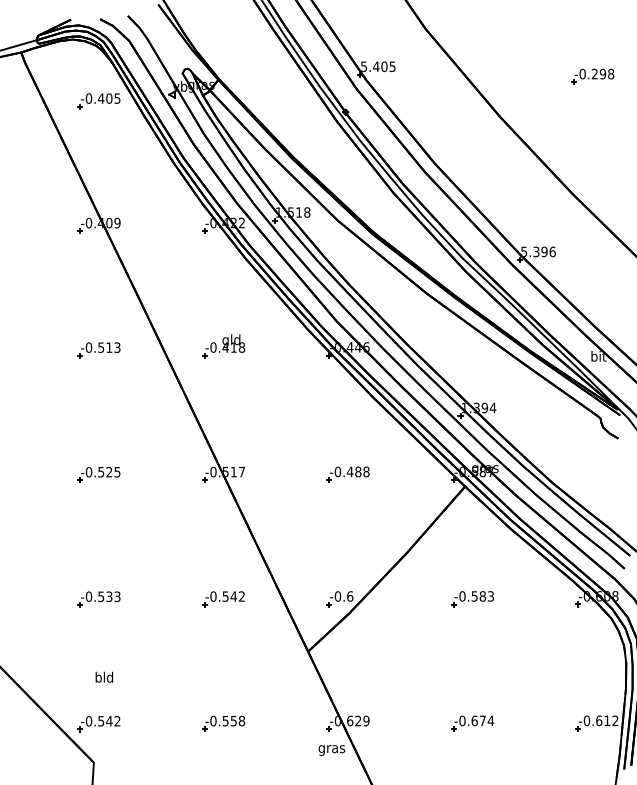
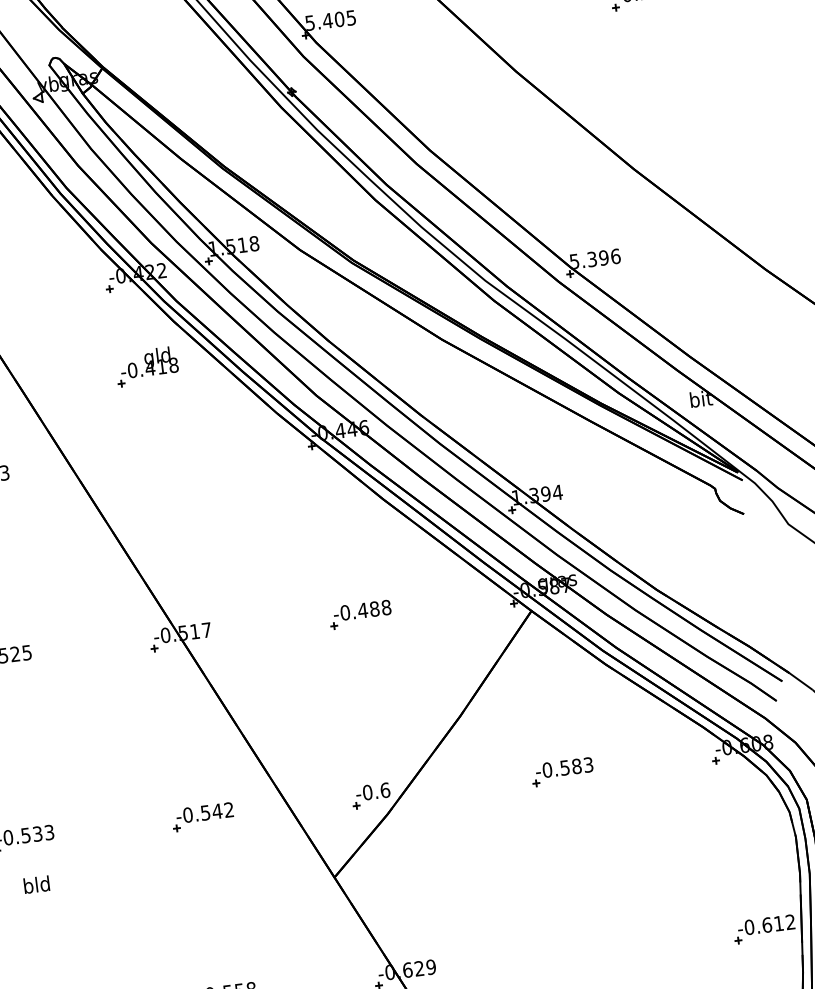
part: (223, 346) -> (146, 367), moved
text: (104, 676) -> (36, 883), moved
part: (472, 723) -> (584, 951), removed

